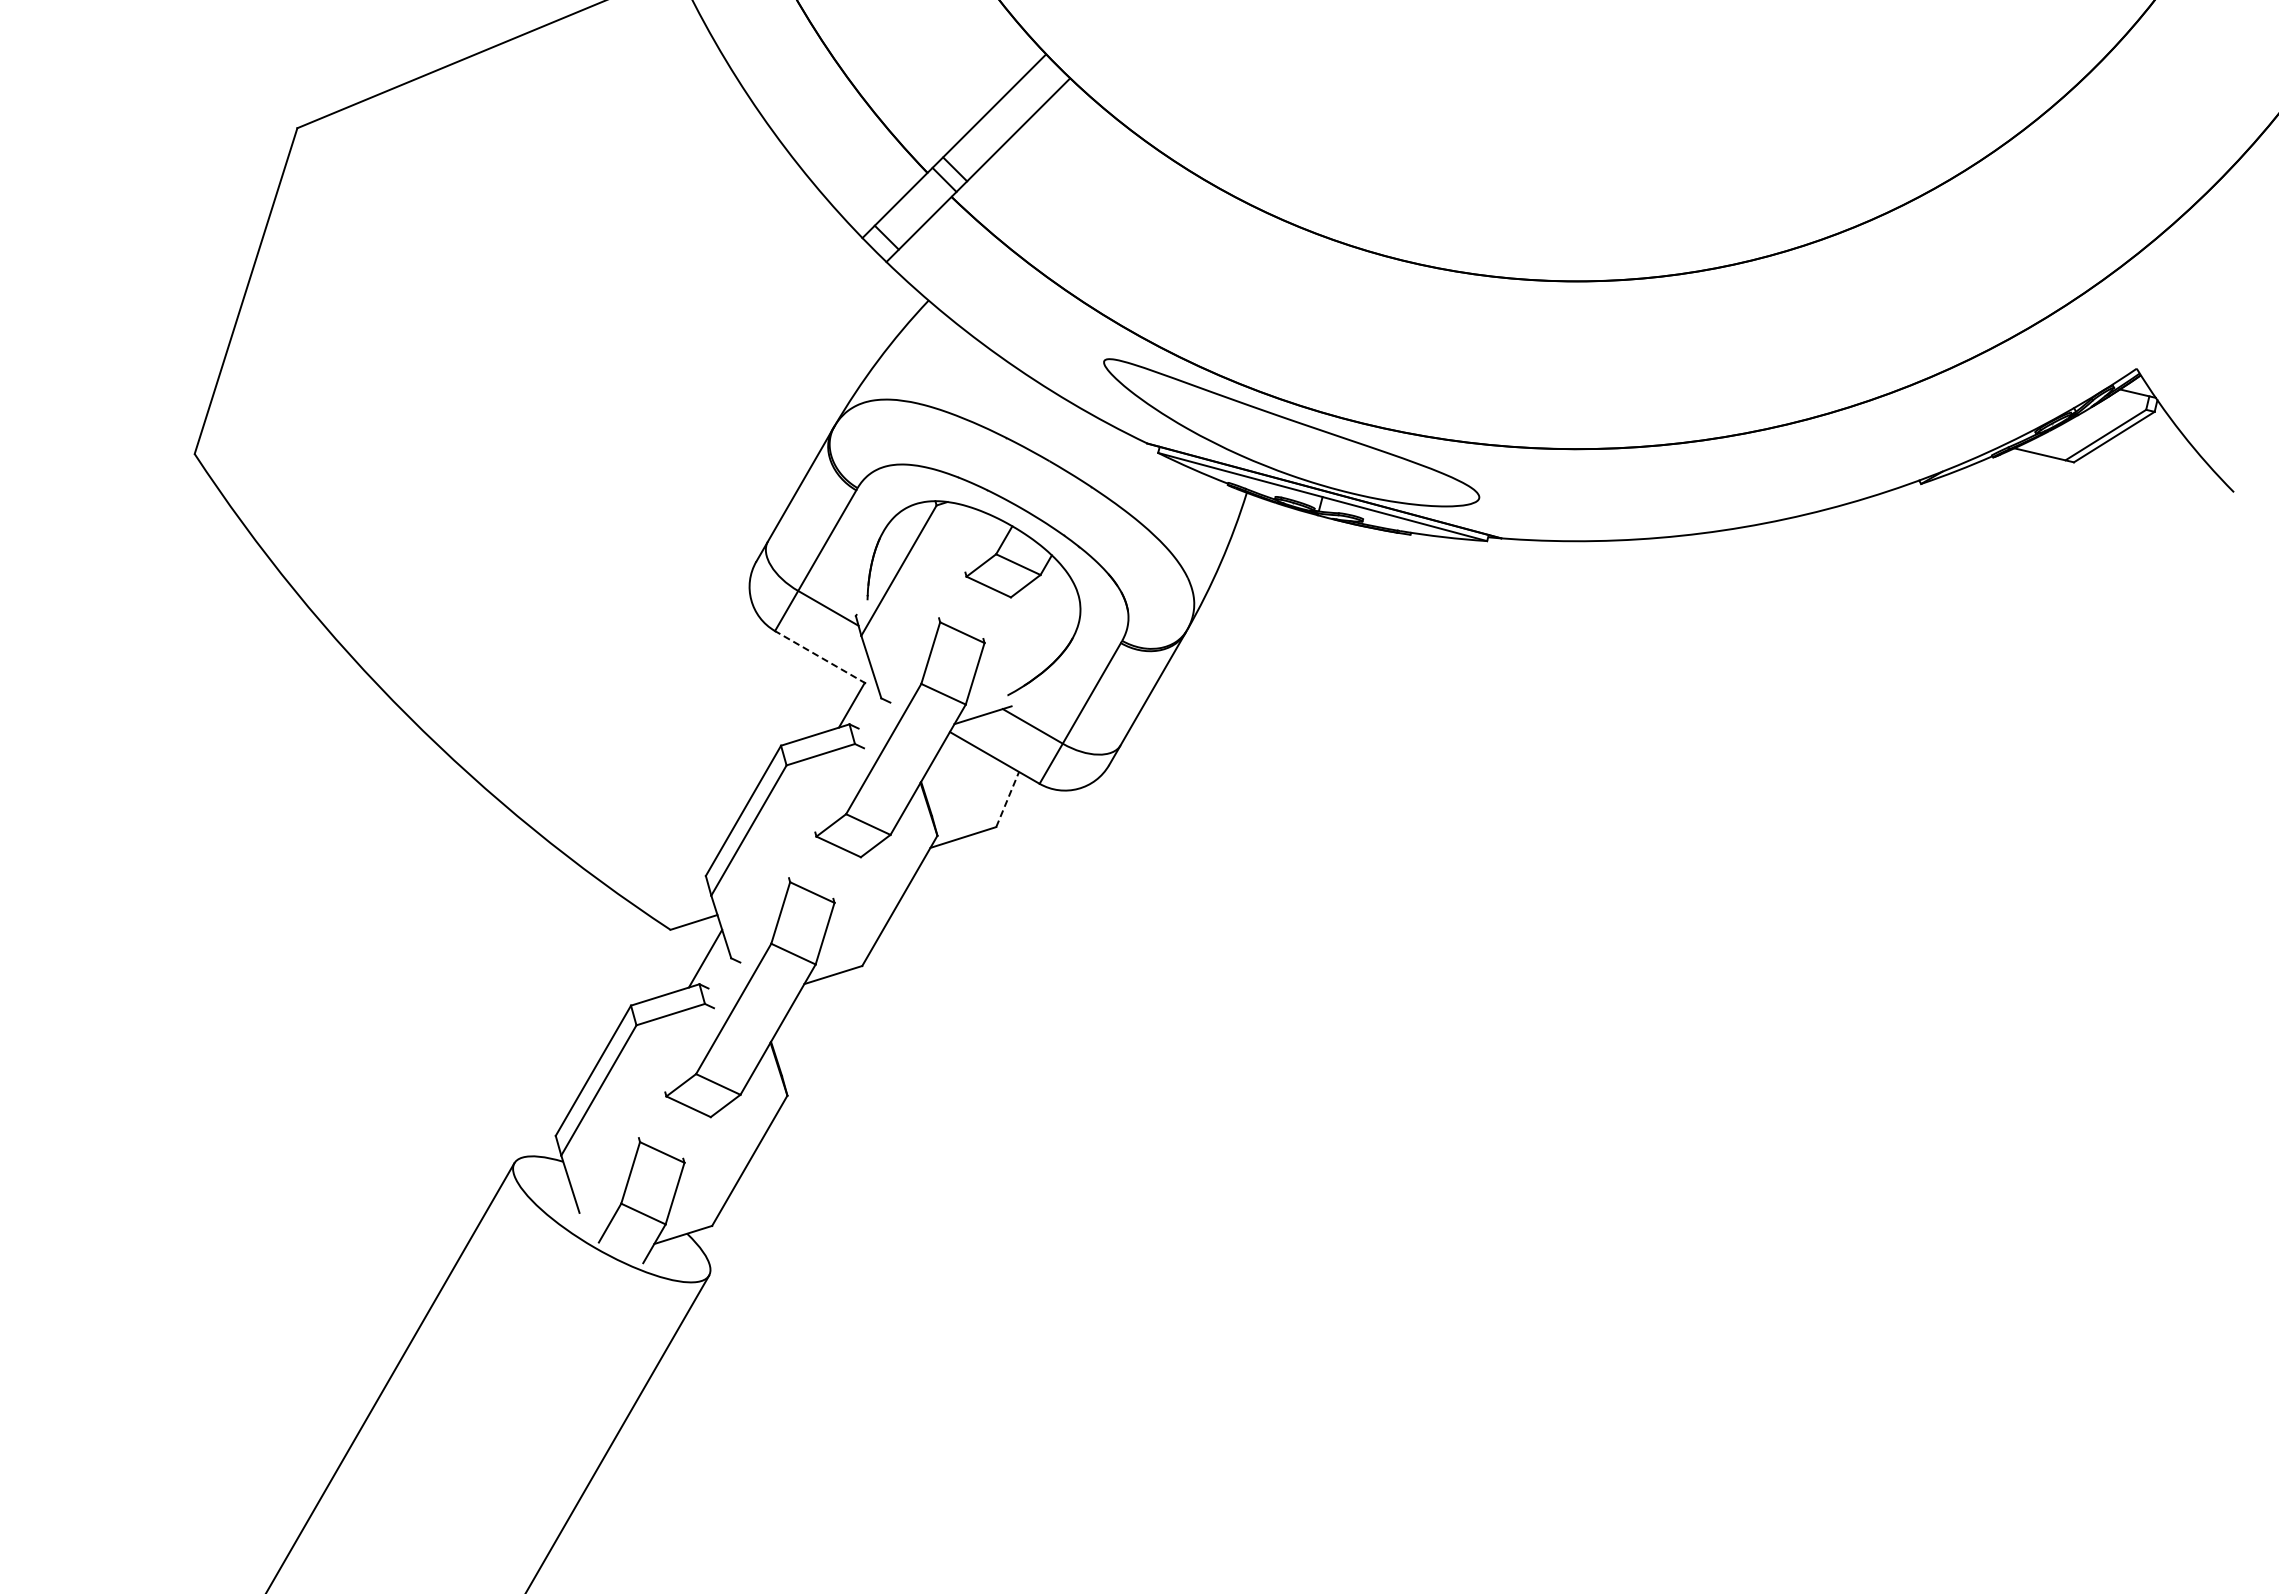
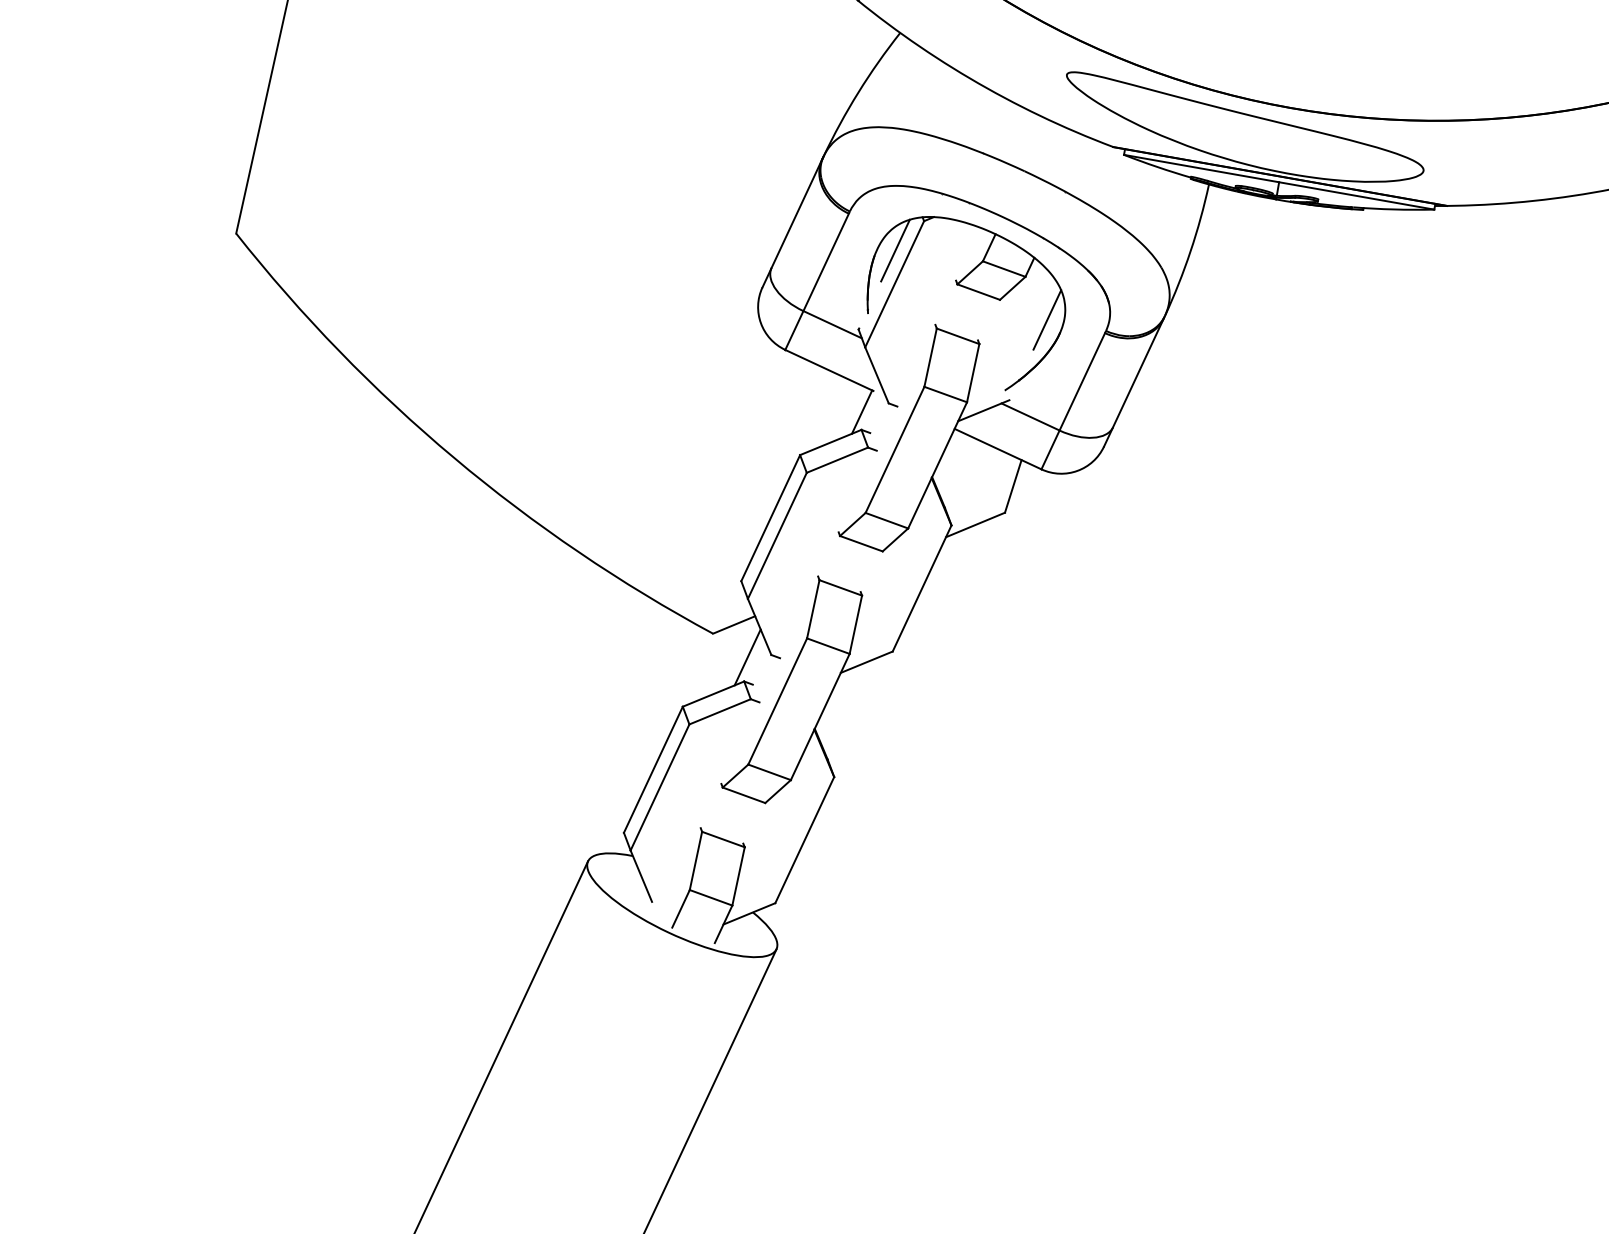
line: (902, 534) -> (895, 250), added
line: (1059, 623) -> (1046, 320), added
line: (820, 657) -> (829, 370), dashed -> solid
line: (1007, 799) -> (1013, 486), dashed -> solid

